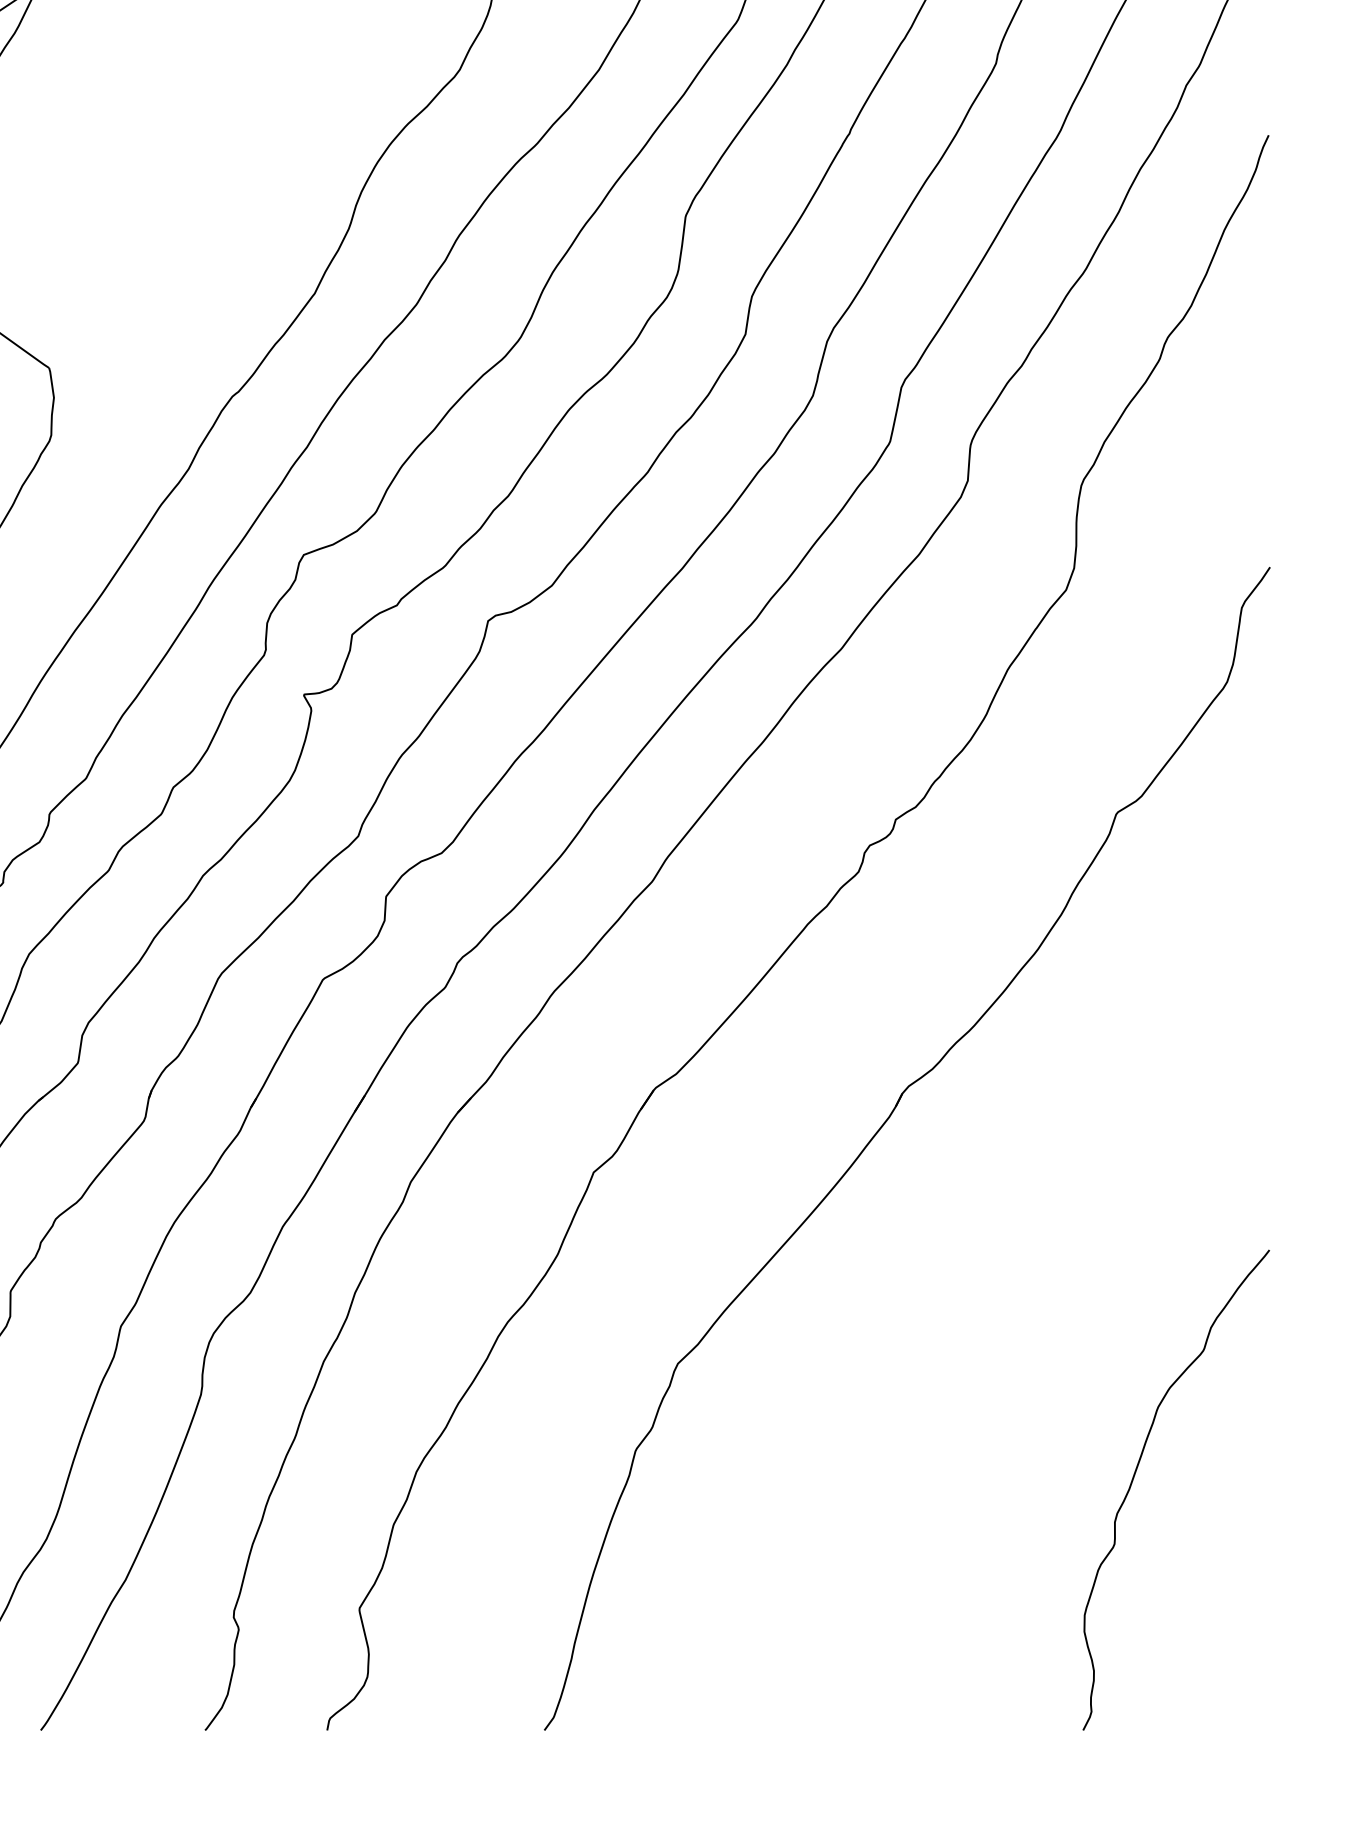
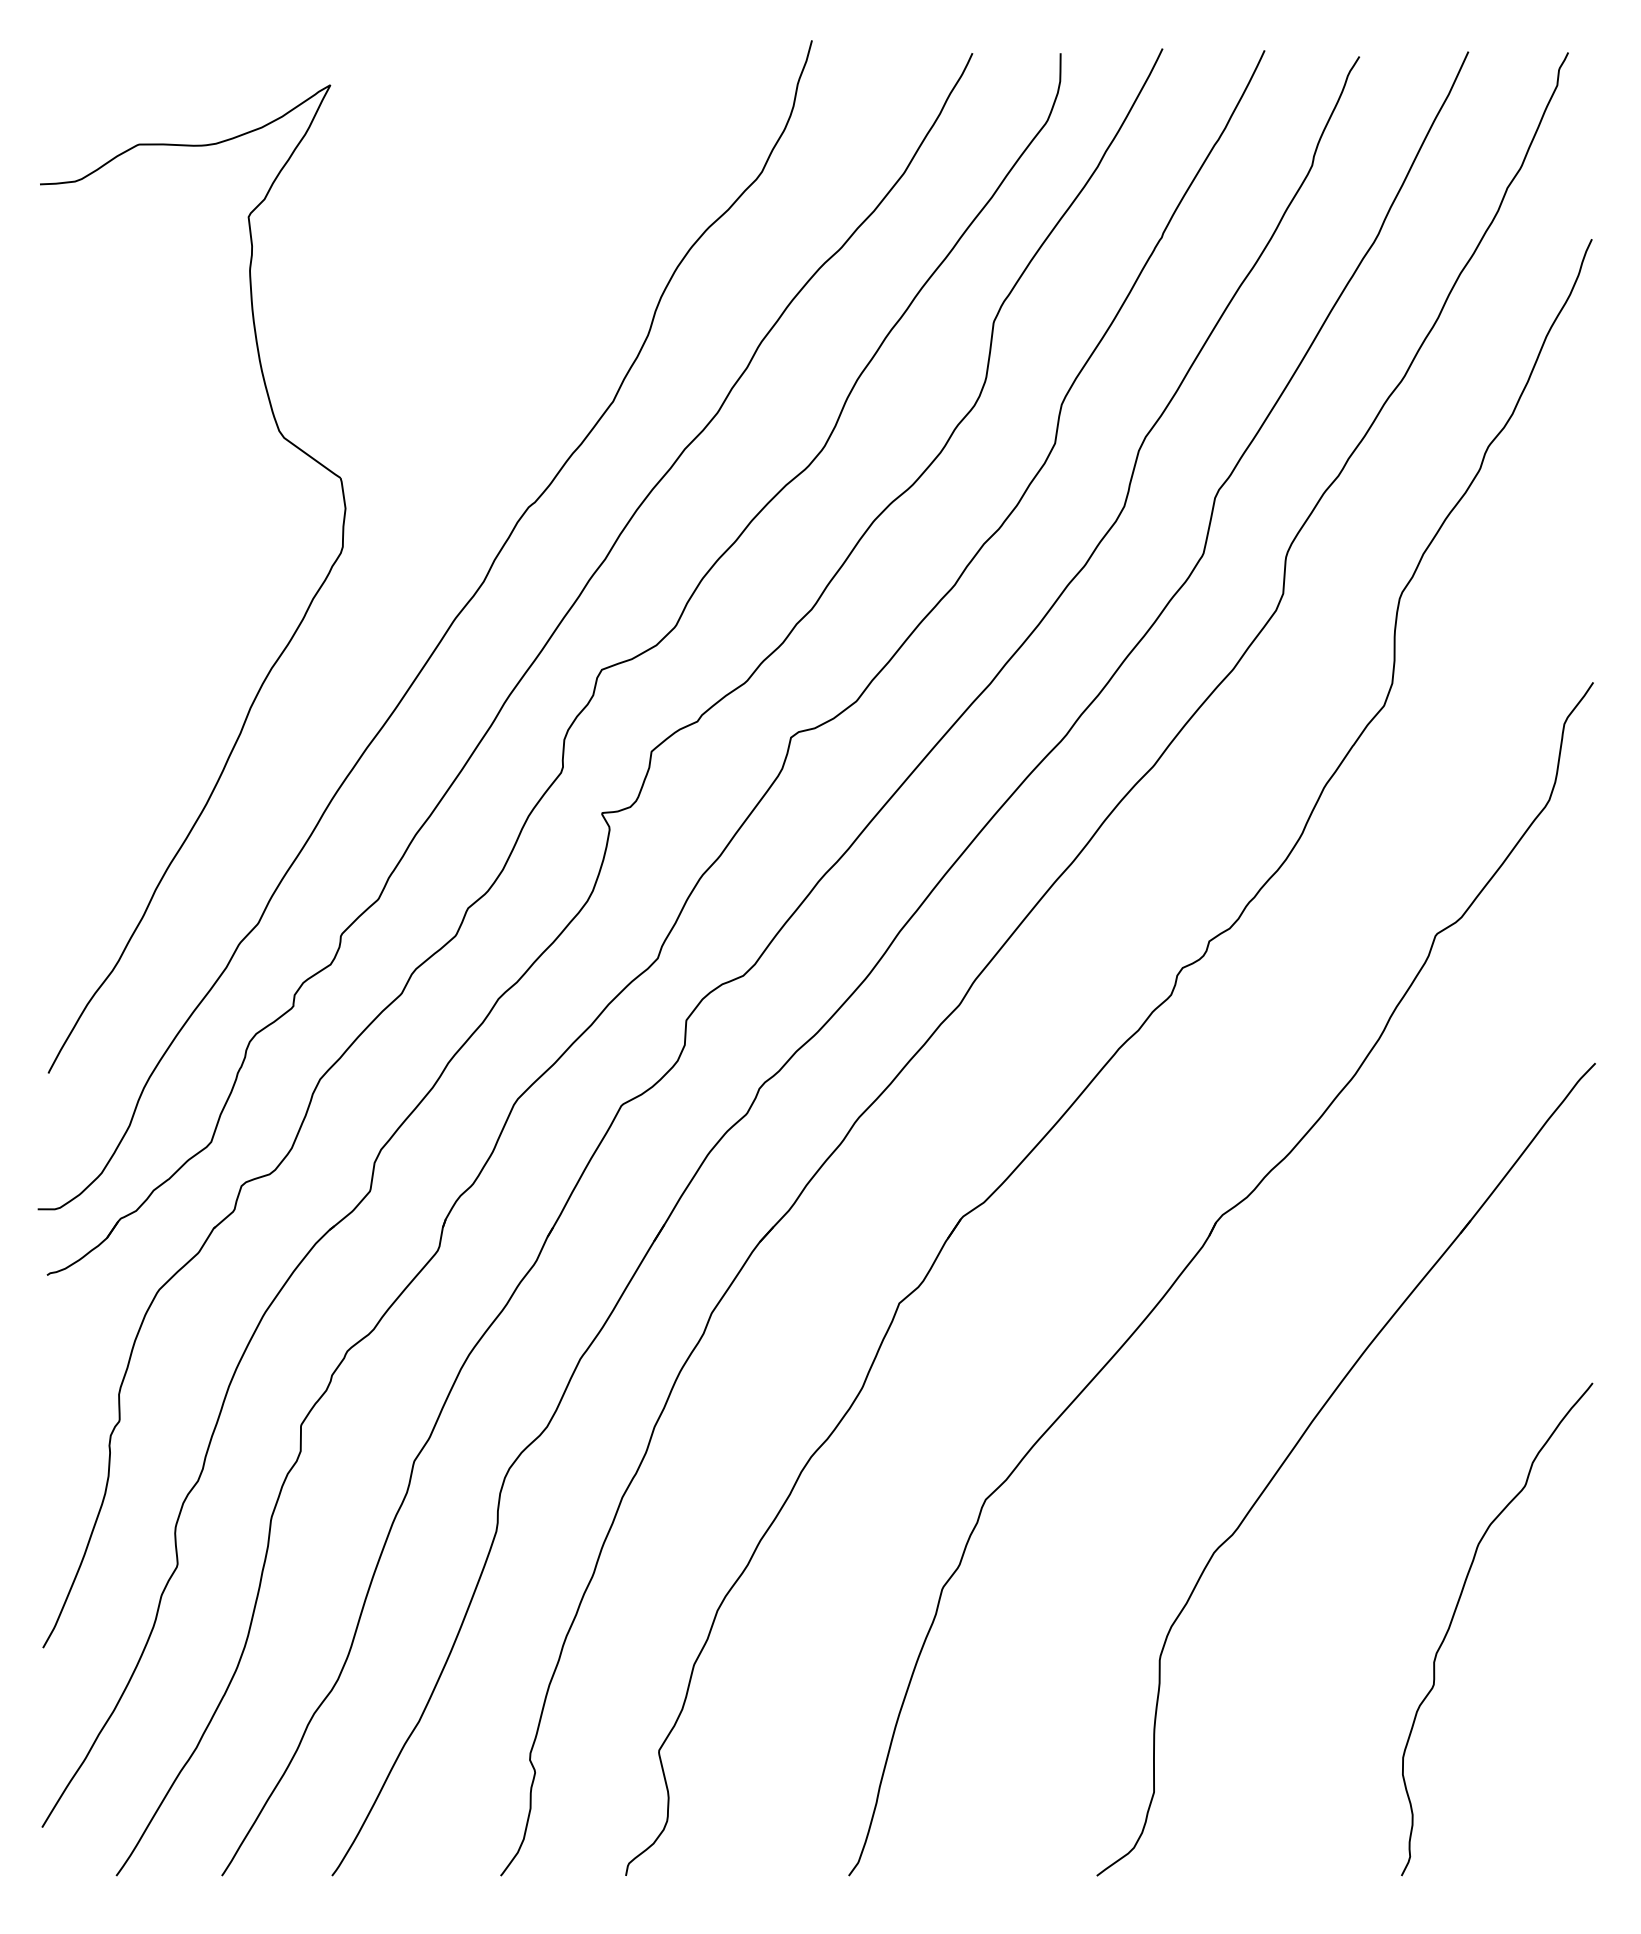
part: (987, 1302) -> (1303, 1436), added

